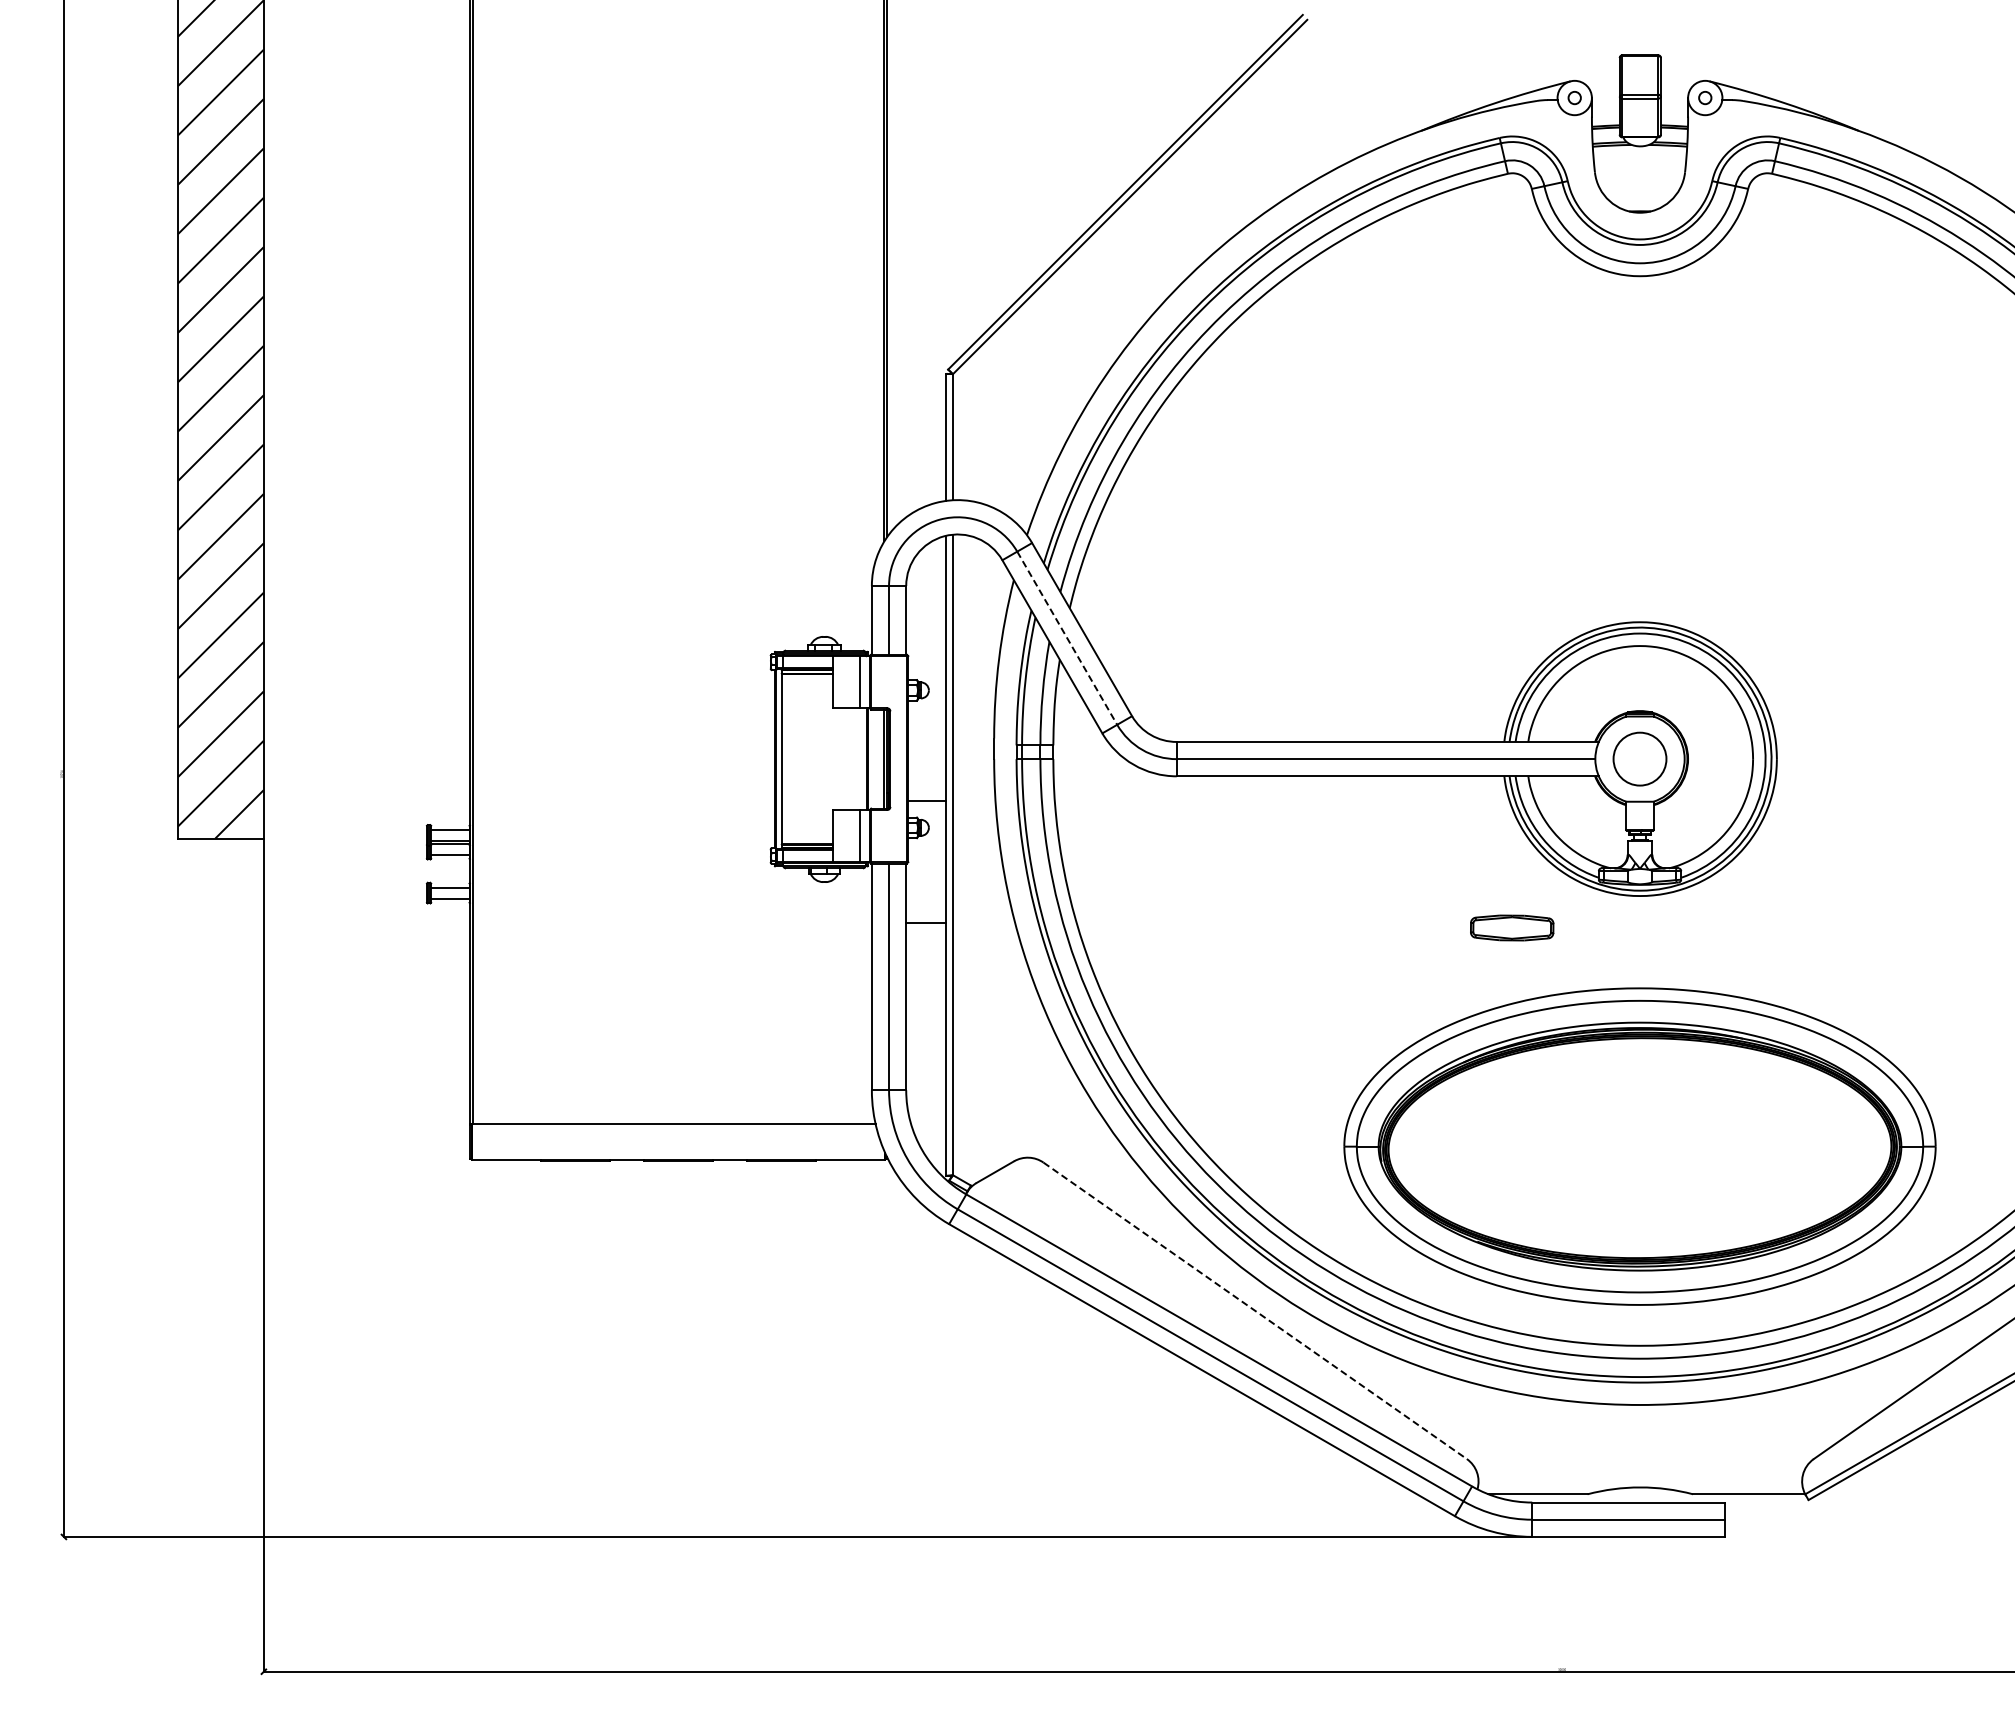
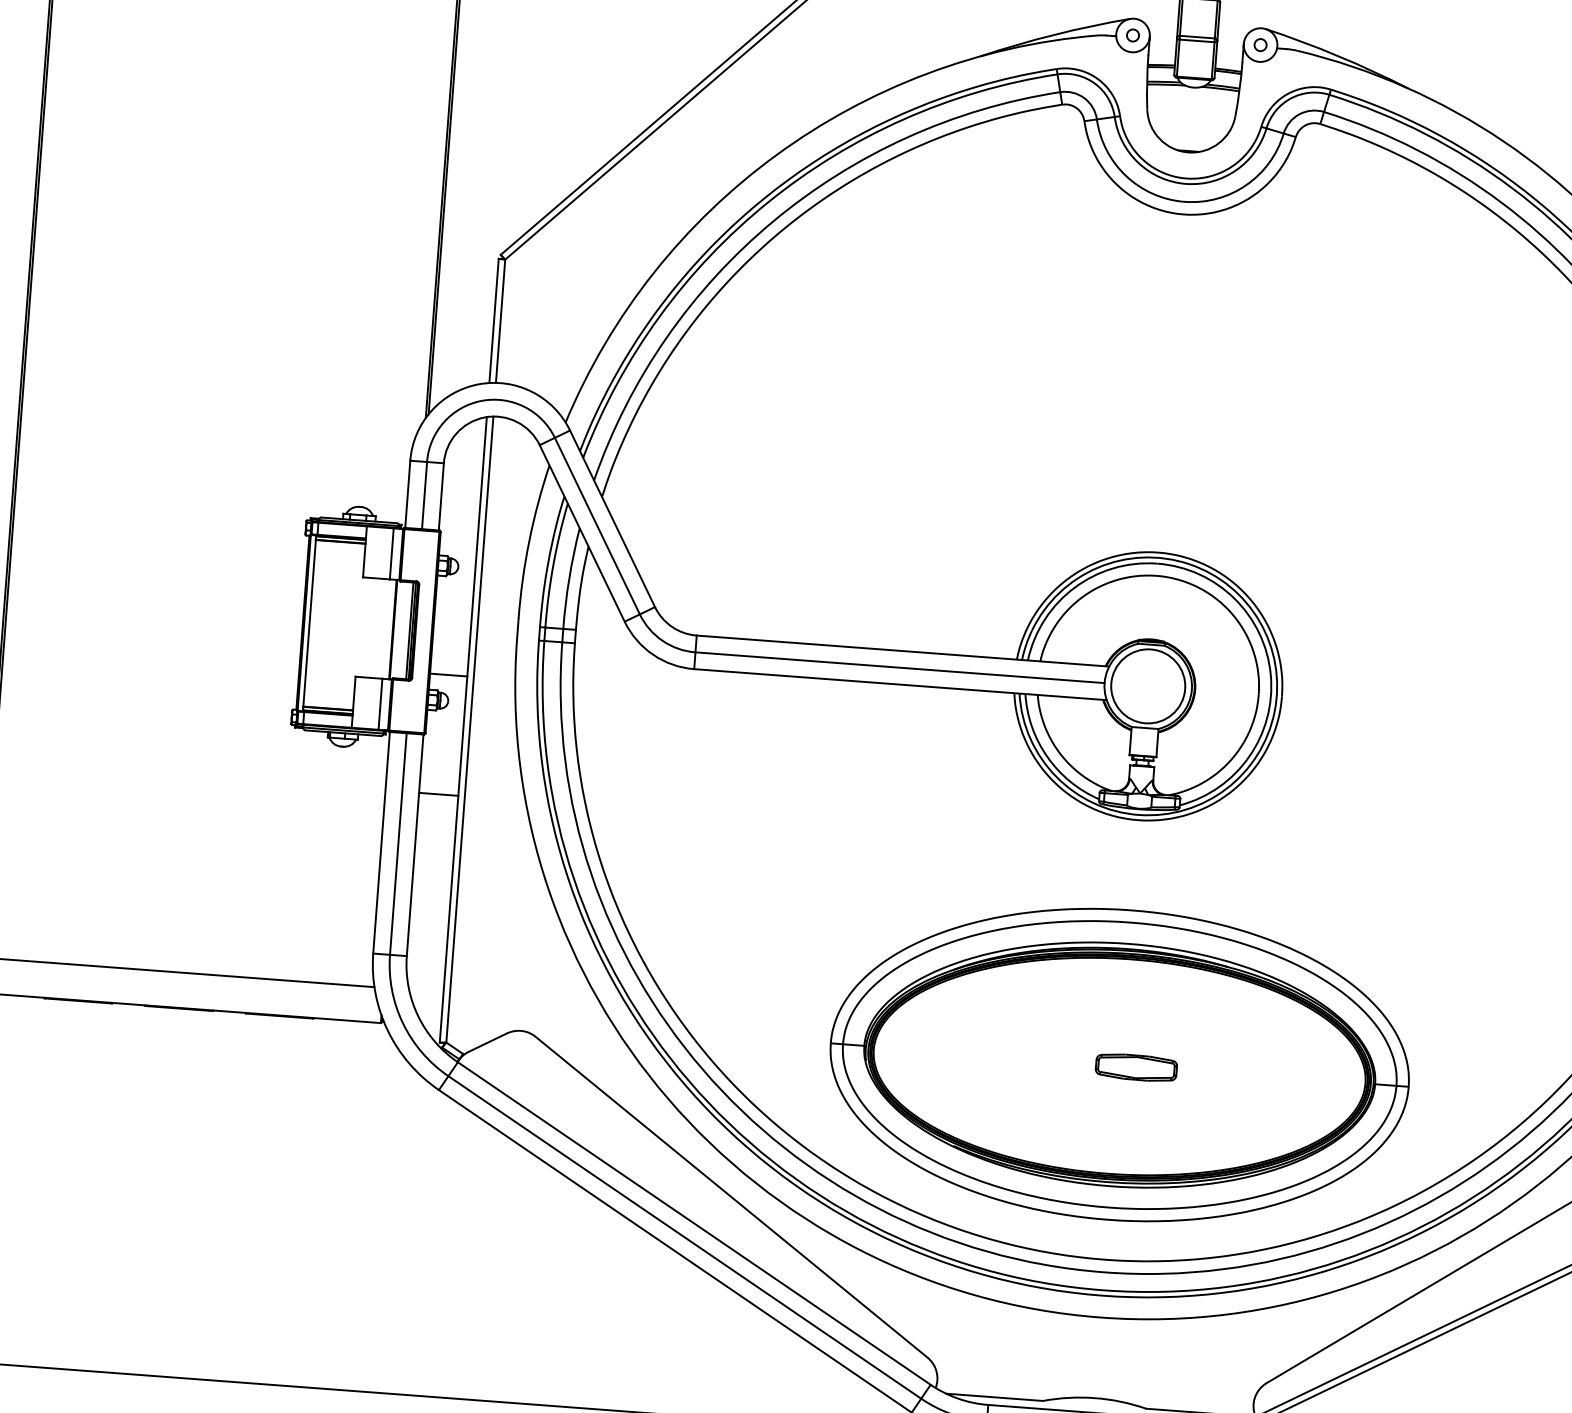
line: (1067, 638) -> (597, 526), dashed -> solid
circle: (1639, 758) -> (1147, 685), size x1.43
part: (1512, 927) -> (1136, 1067), moved
line: (1255, 1311) -> (731, 1197), dashed -> solid

